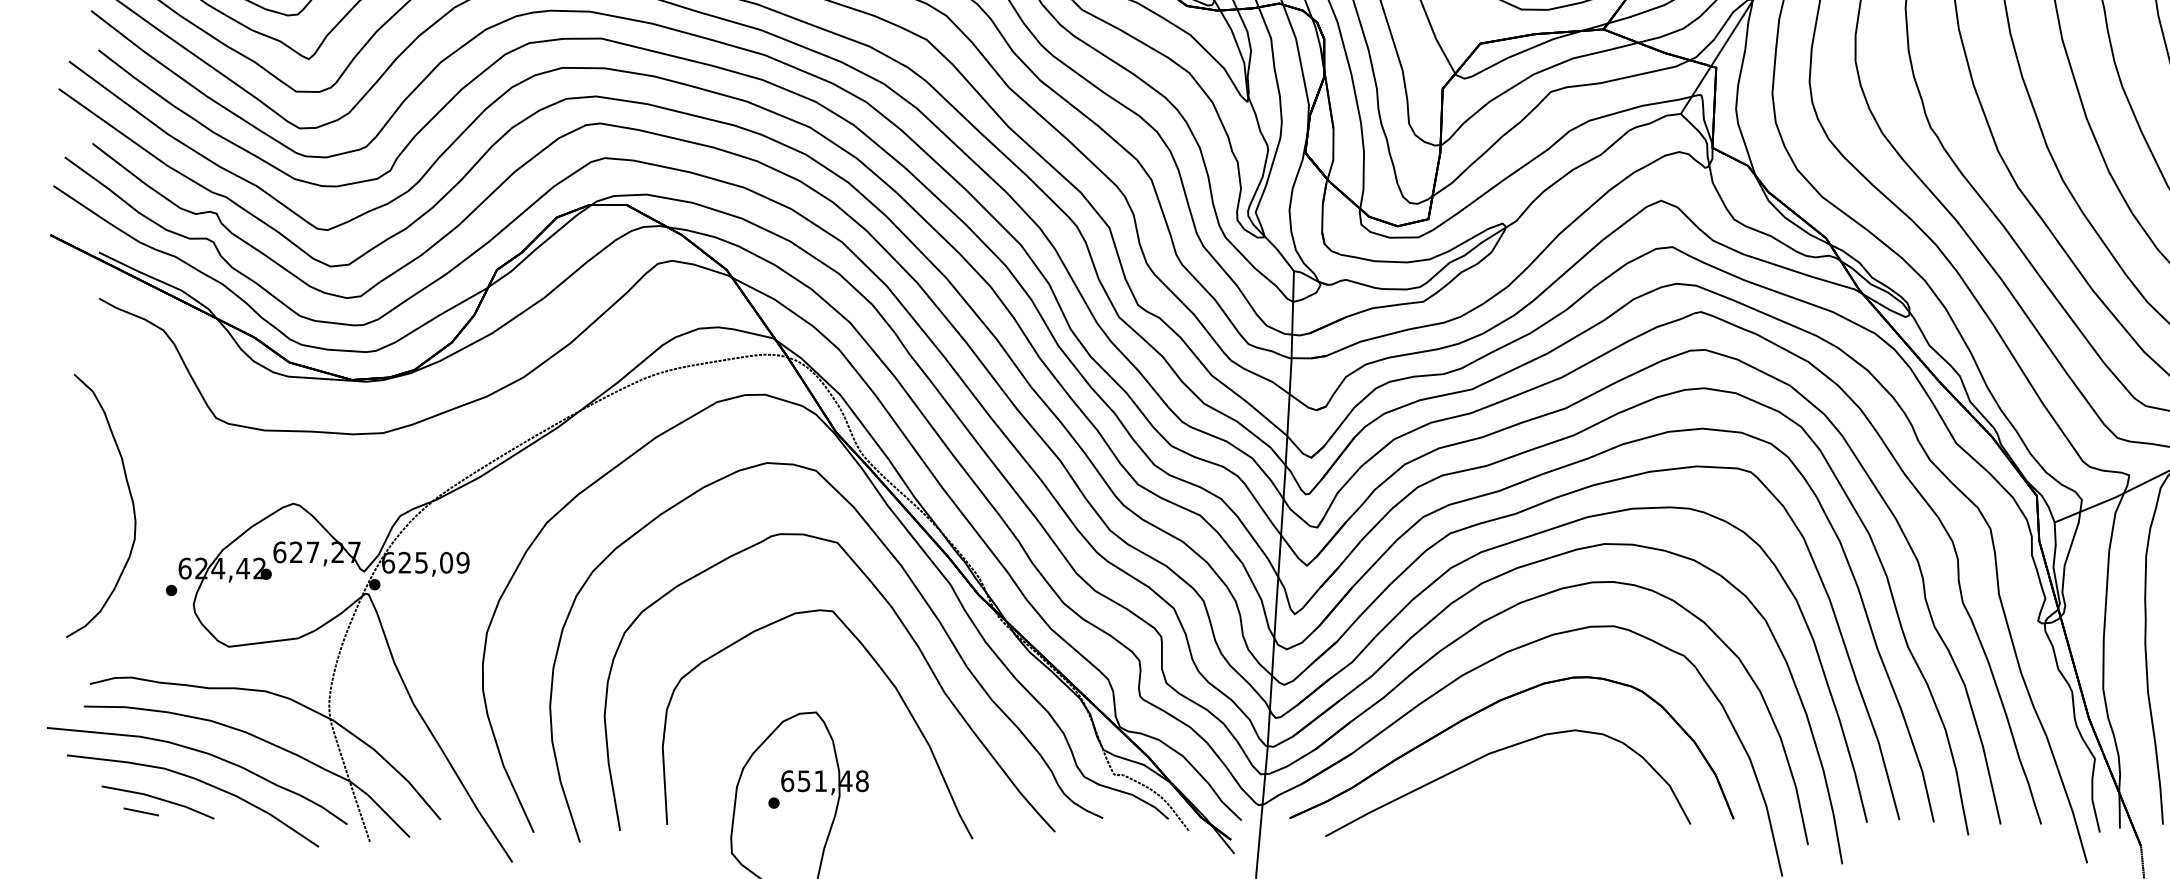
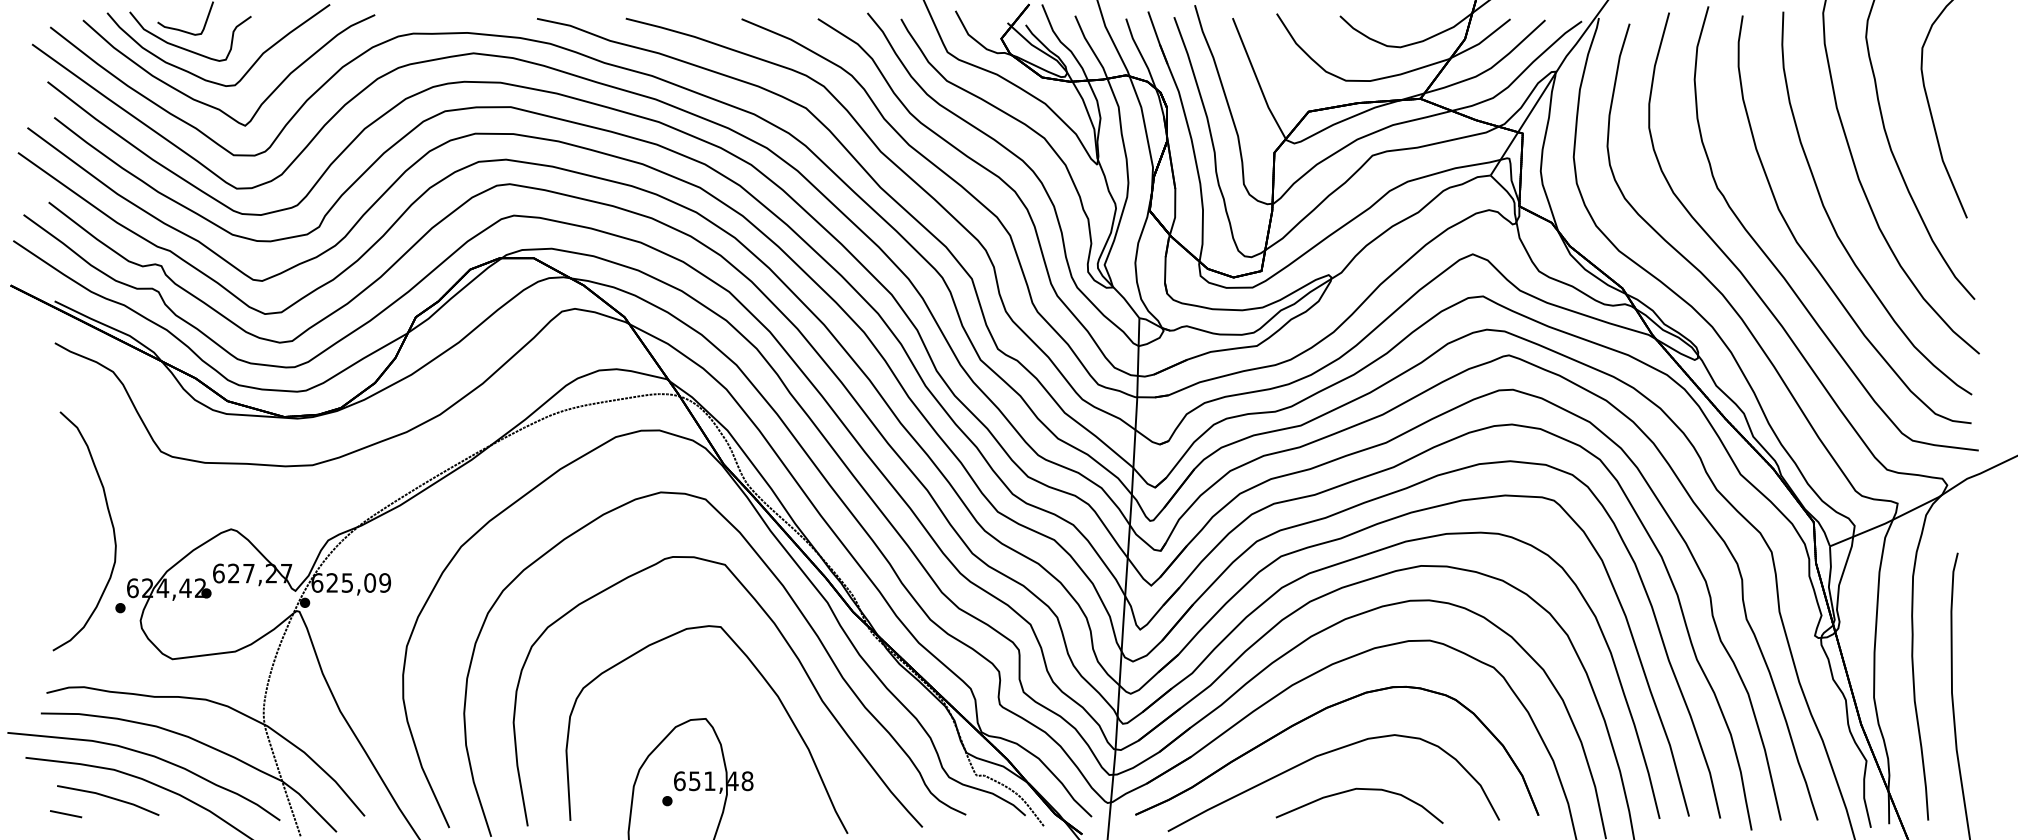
curve: (130, 499) -> (111, 525), moved
curve: (1530, 791) -> (1354, 790), added
line: (141, 812) -> (66, 814), moved

